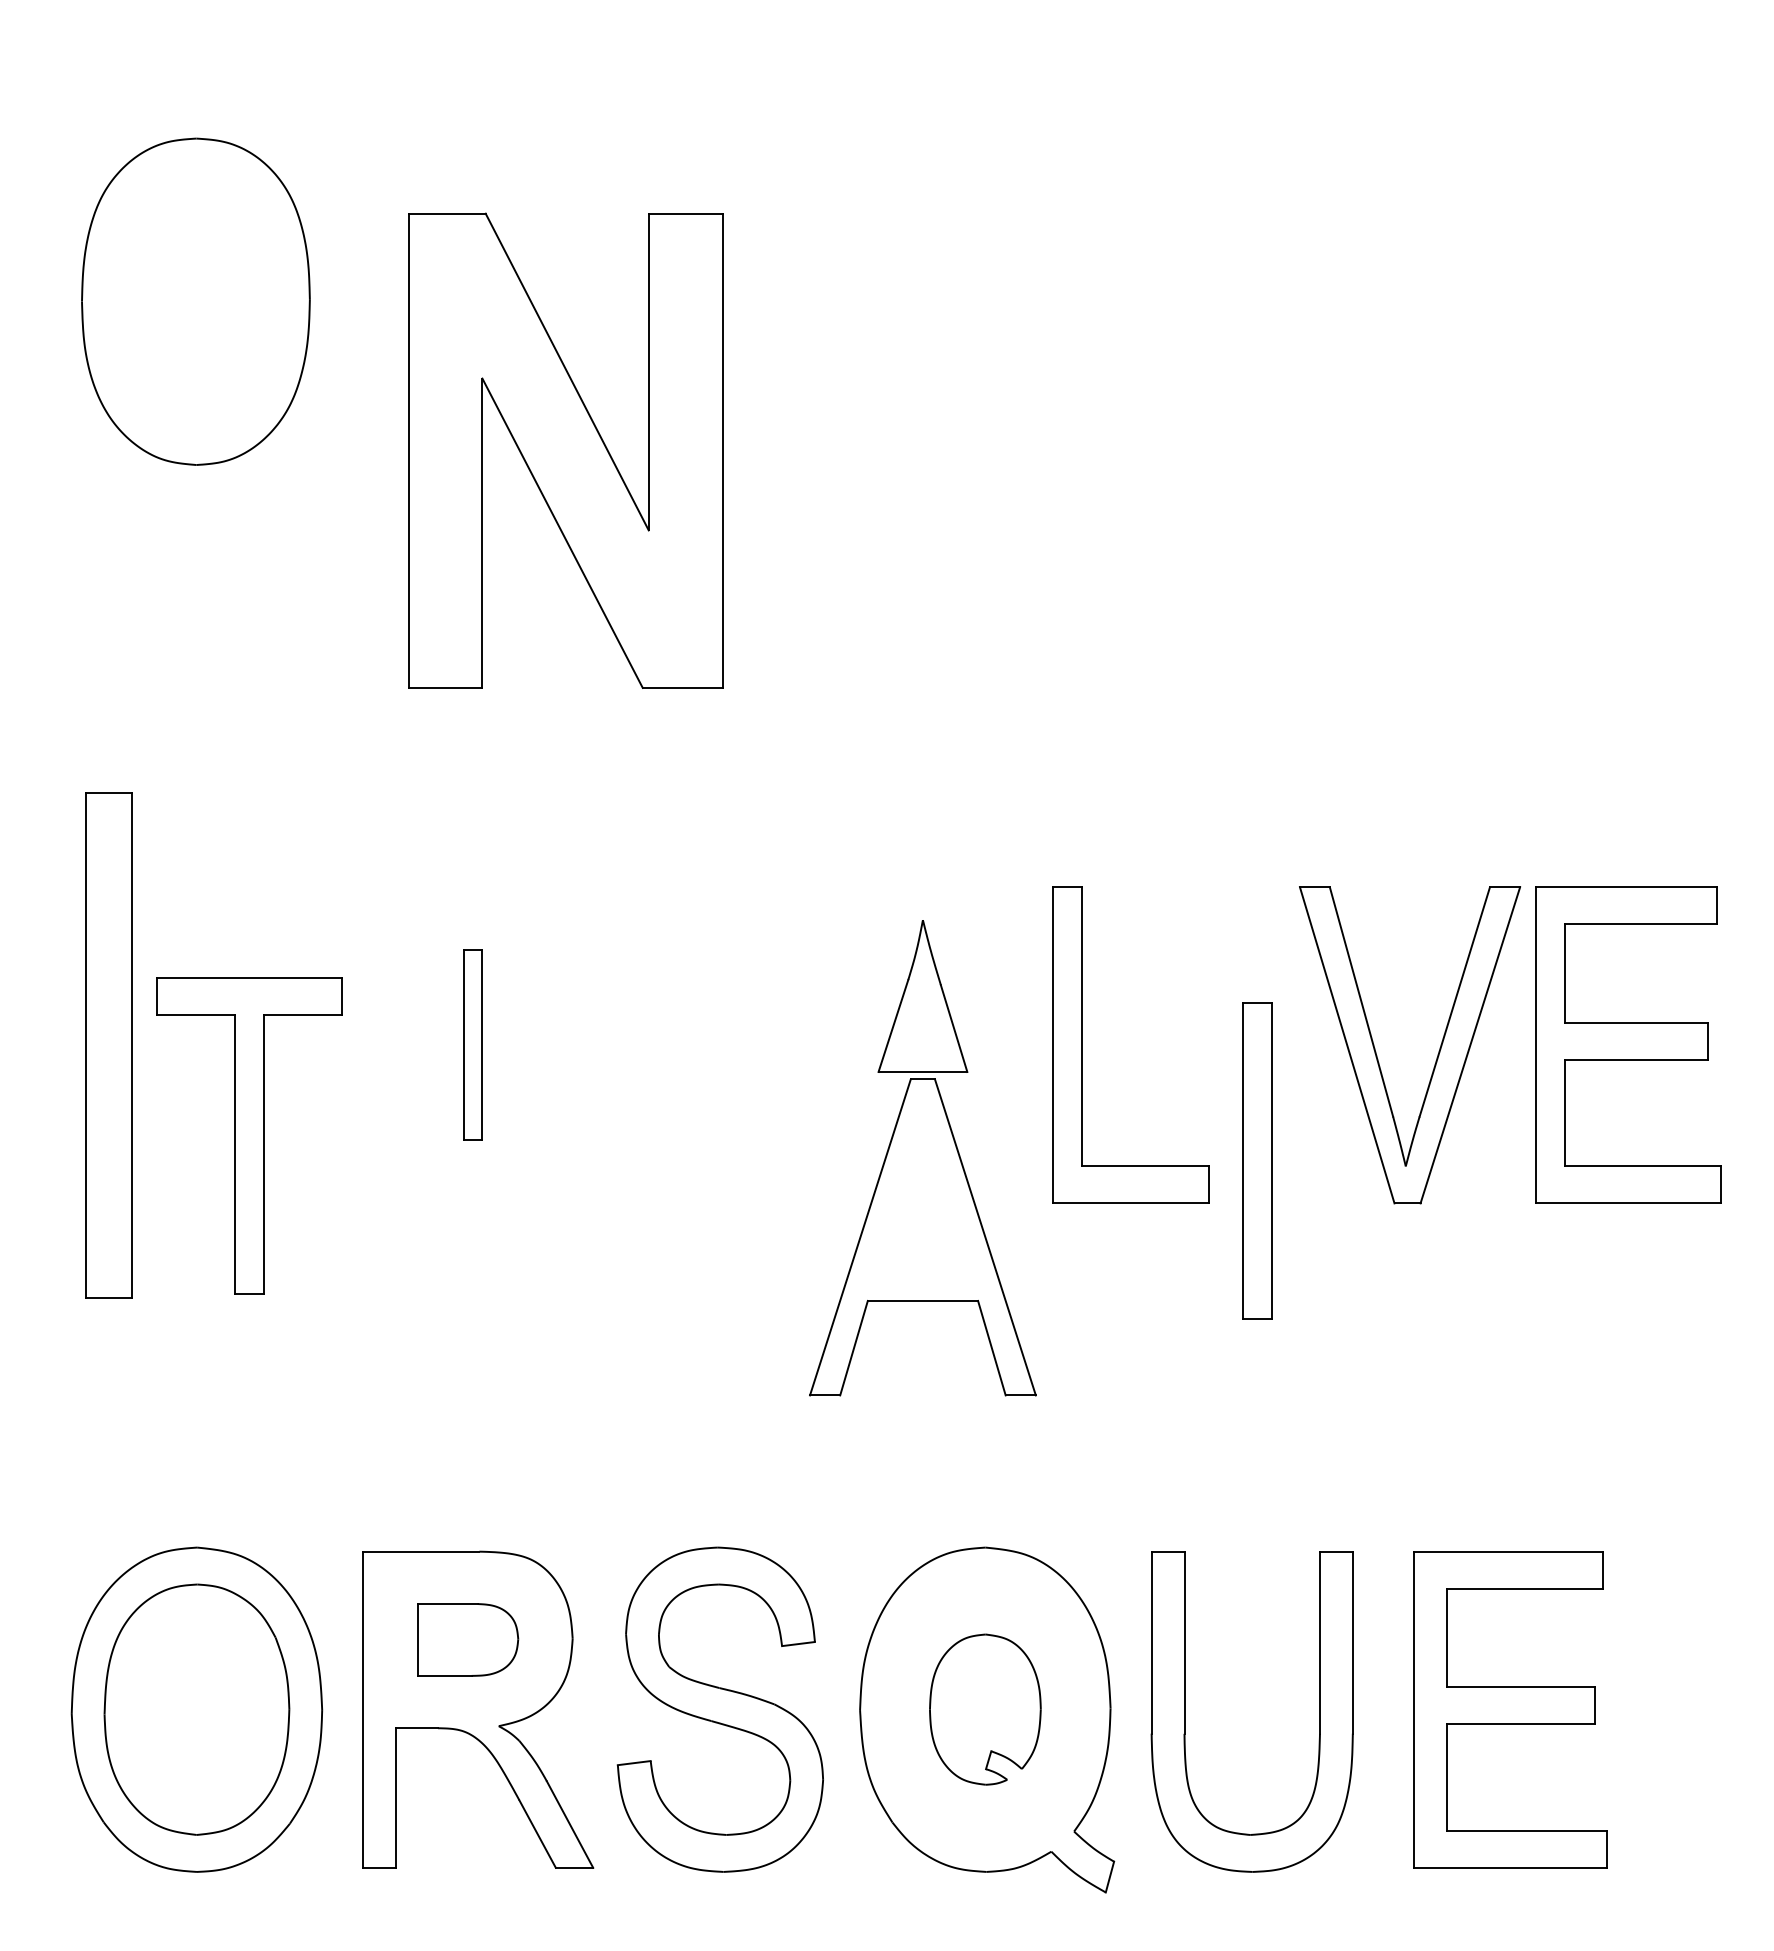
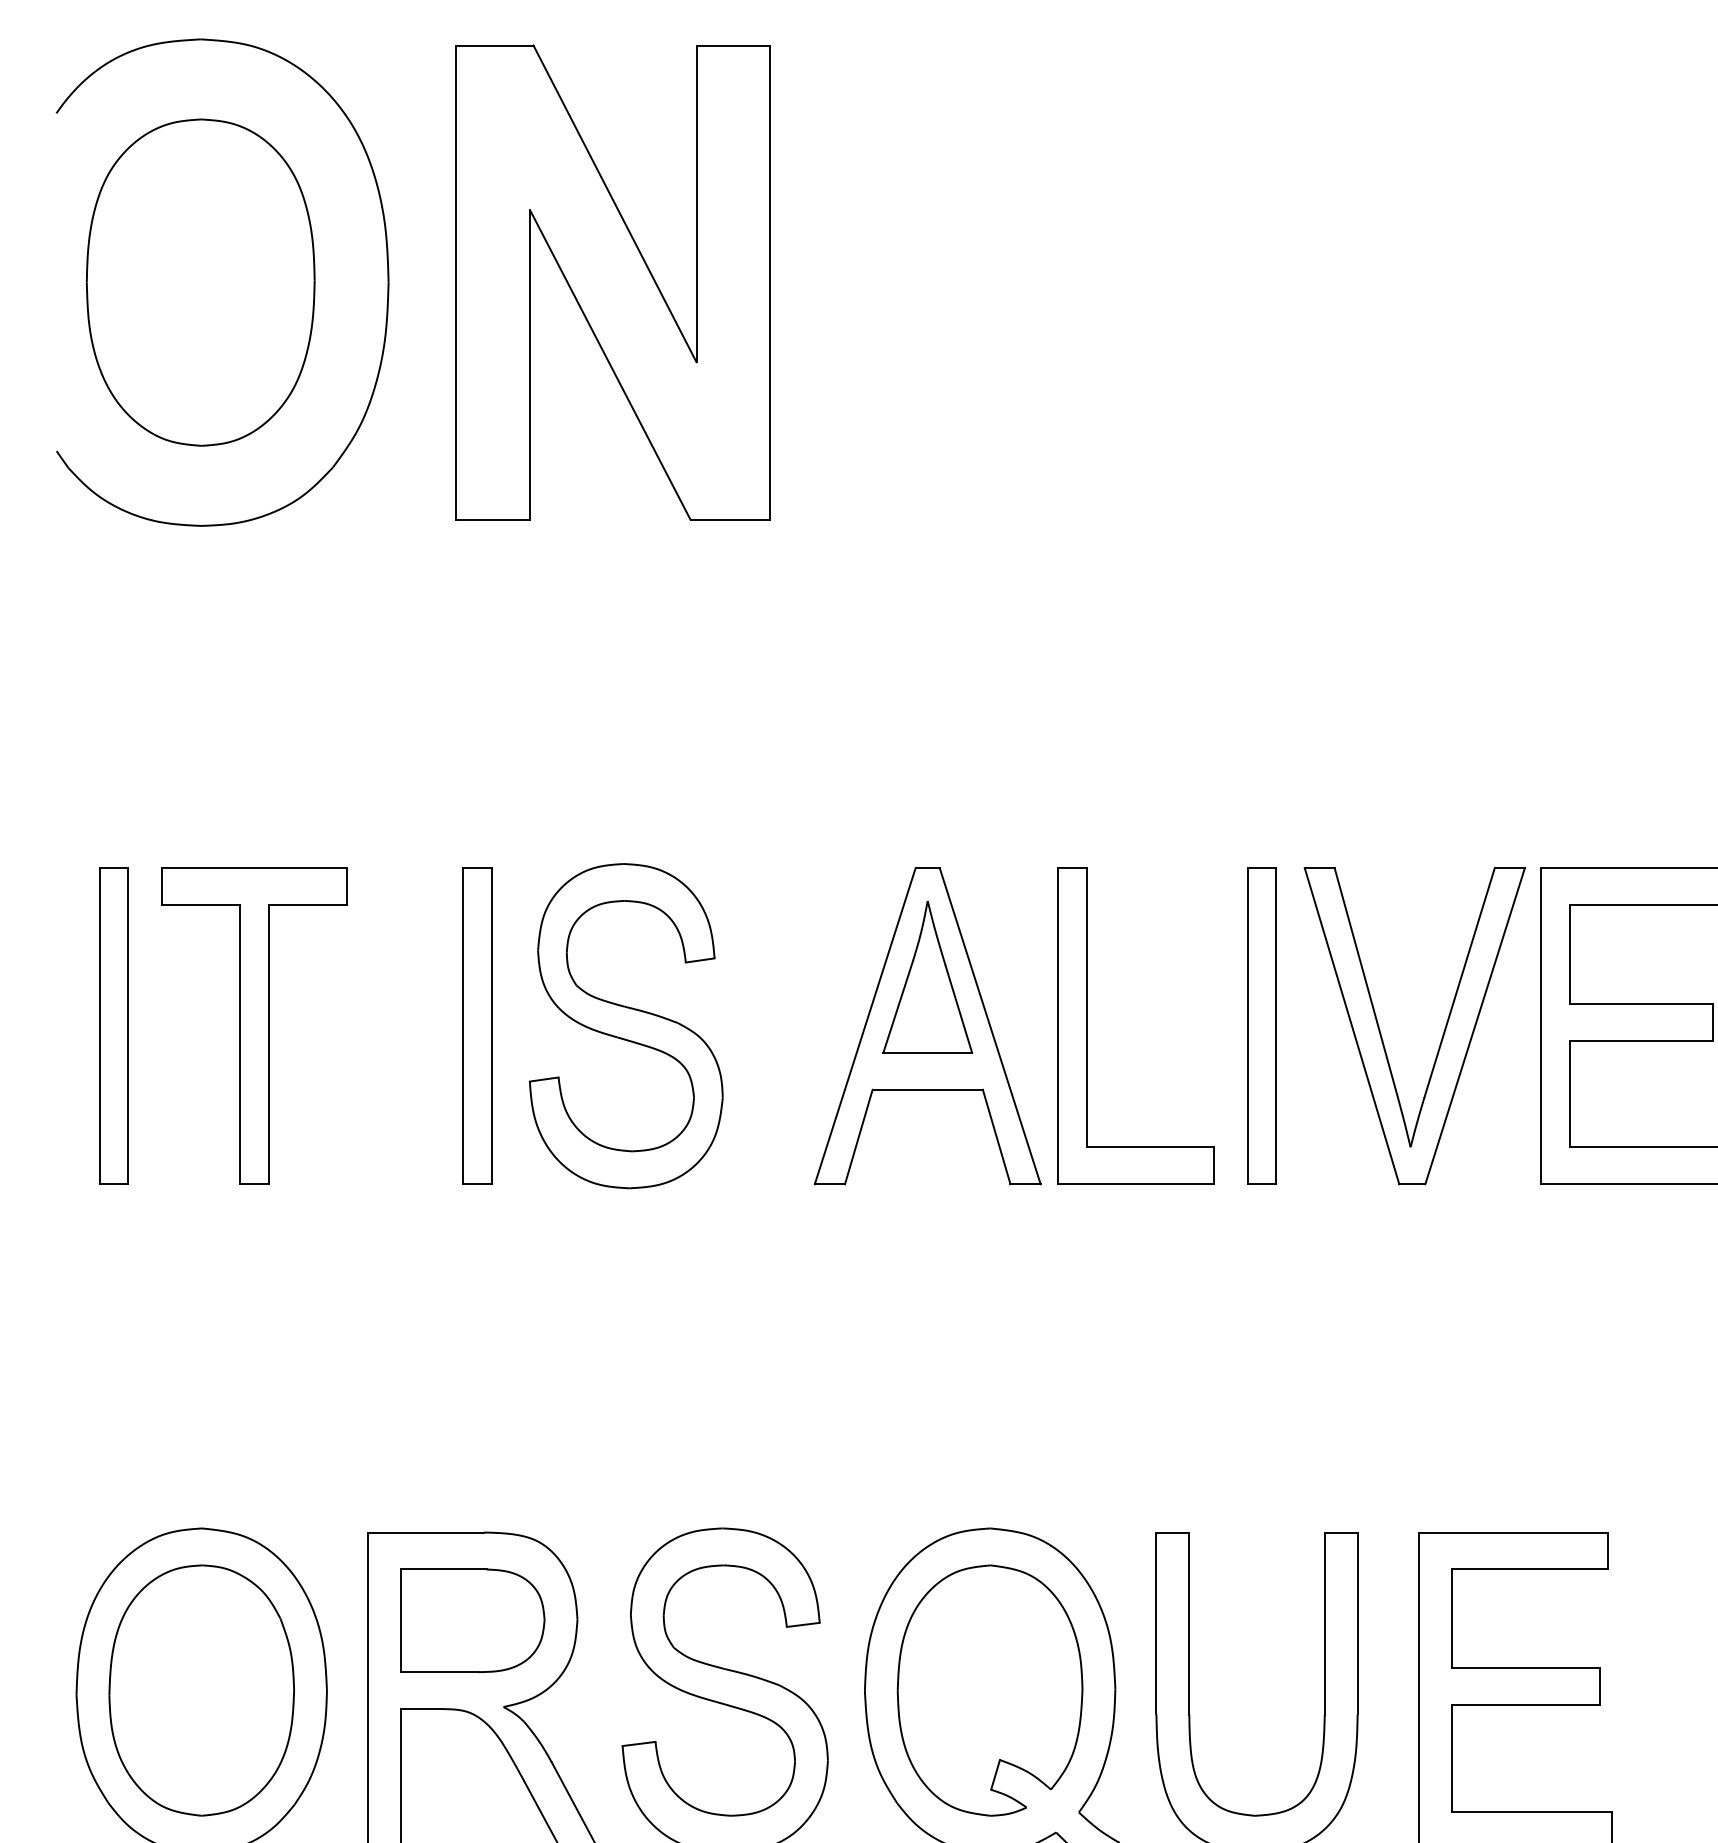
part: (382, 301) -> (387, 282), added
part: (565, 450) -> (613, 282), moved
part: (108, 1044) -> (113, 1025), size x0.62
part: (472, 1044) -> (477, 1025), size x1.67
part: (621, 1045) -> (626, 1026), added
part: (249, 1135) -> (254, 1025), moved
part: (1257, 1160) -> (1262, 1025), moved
part: (922, 1237) -> (927, 1026), moved
part: (467, 1639) -> (472, 1620), size x1.43
part: (985, 1709) -> (990, 1690), size x1.67

